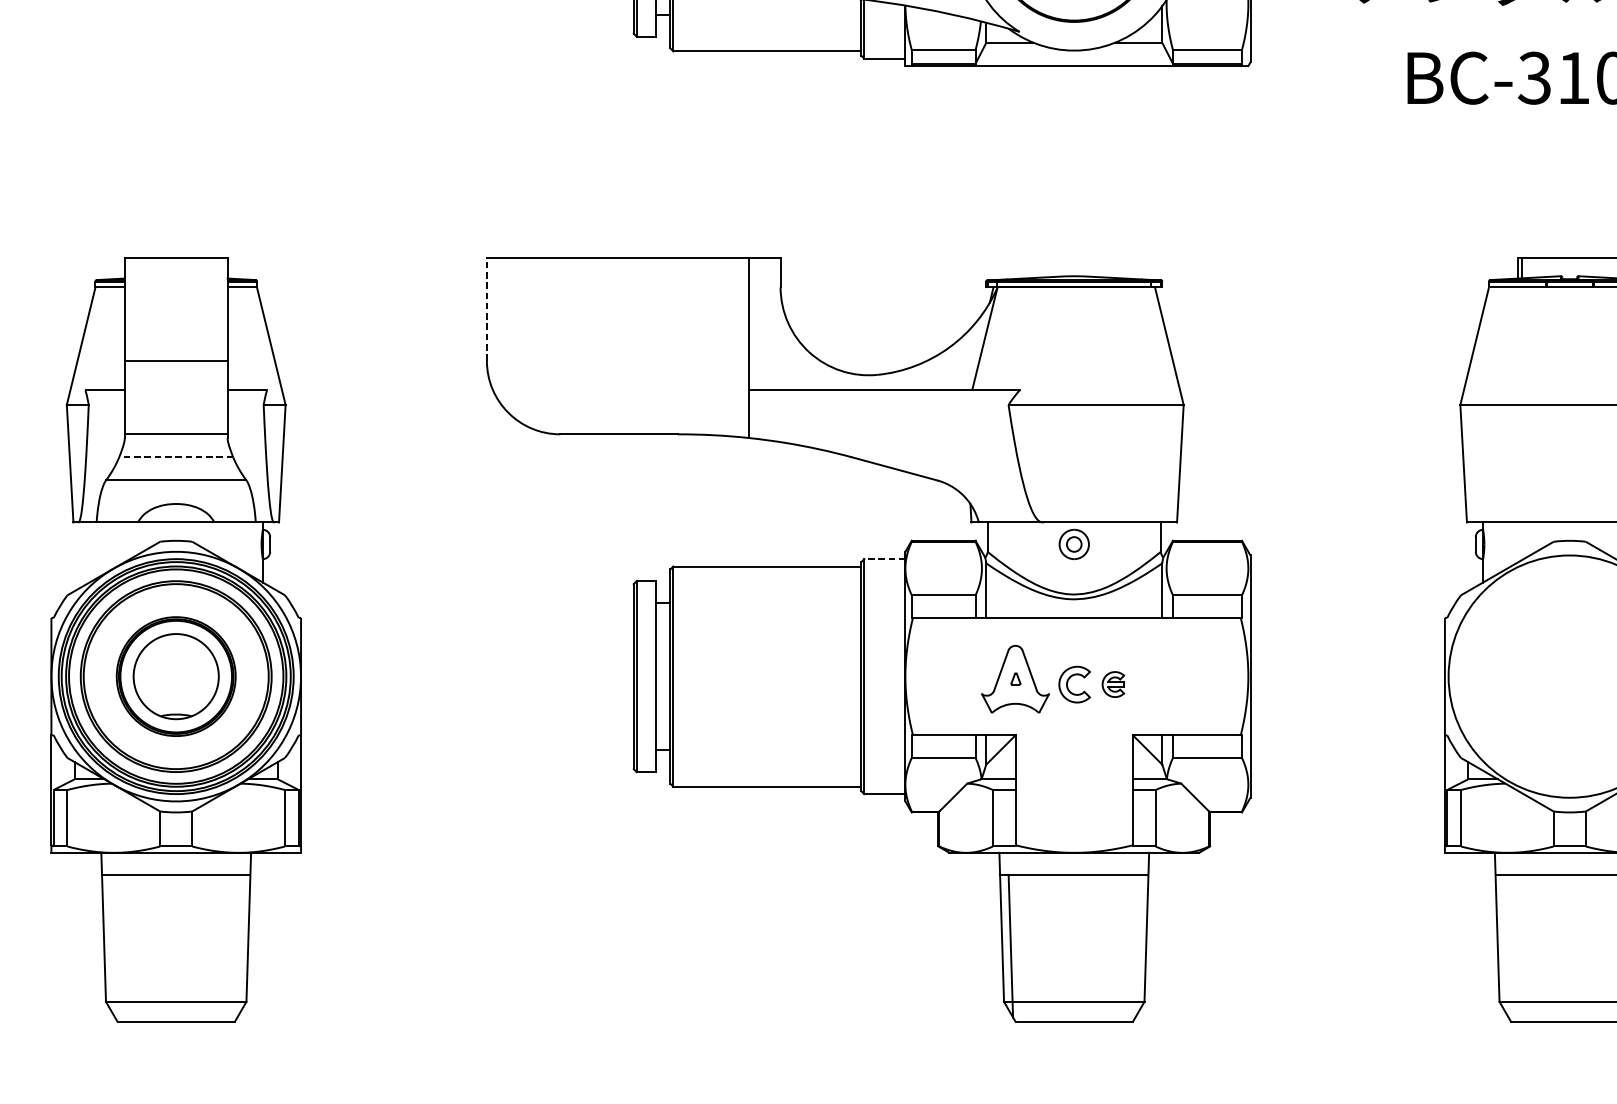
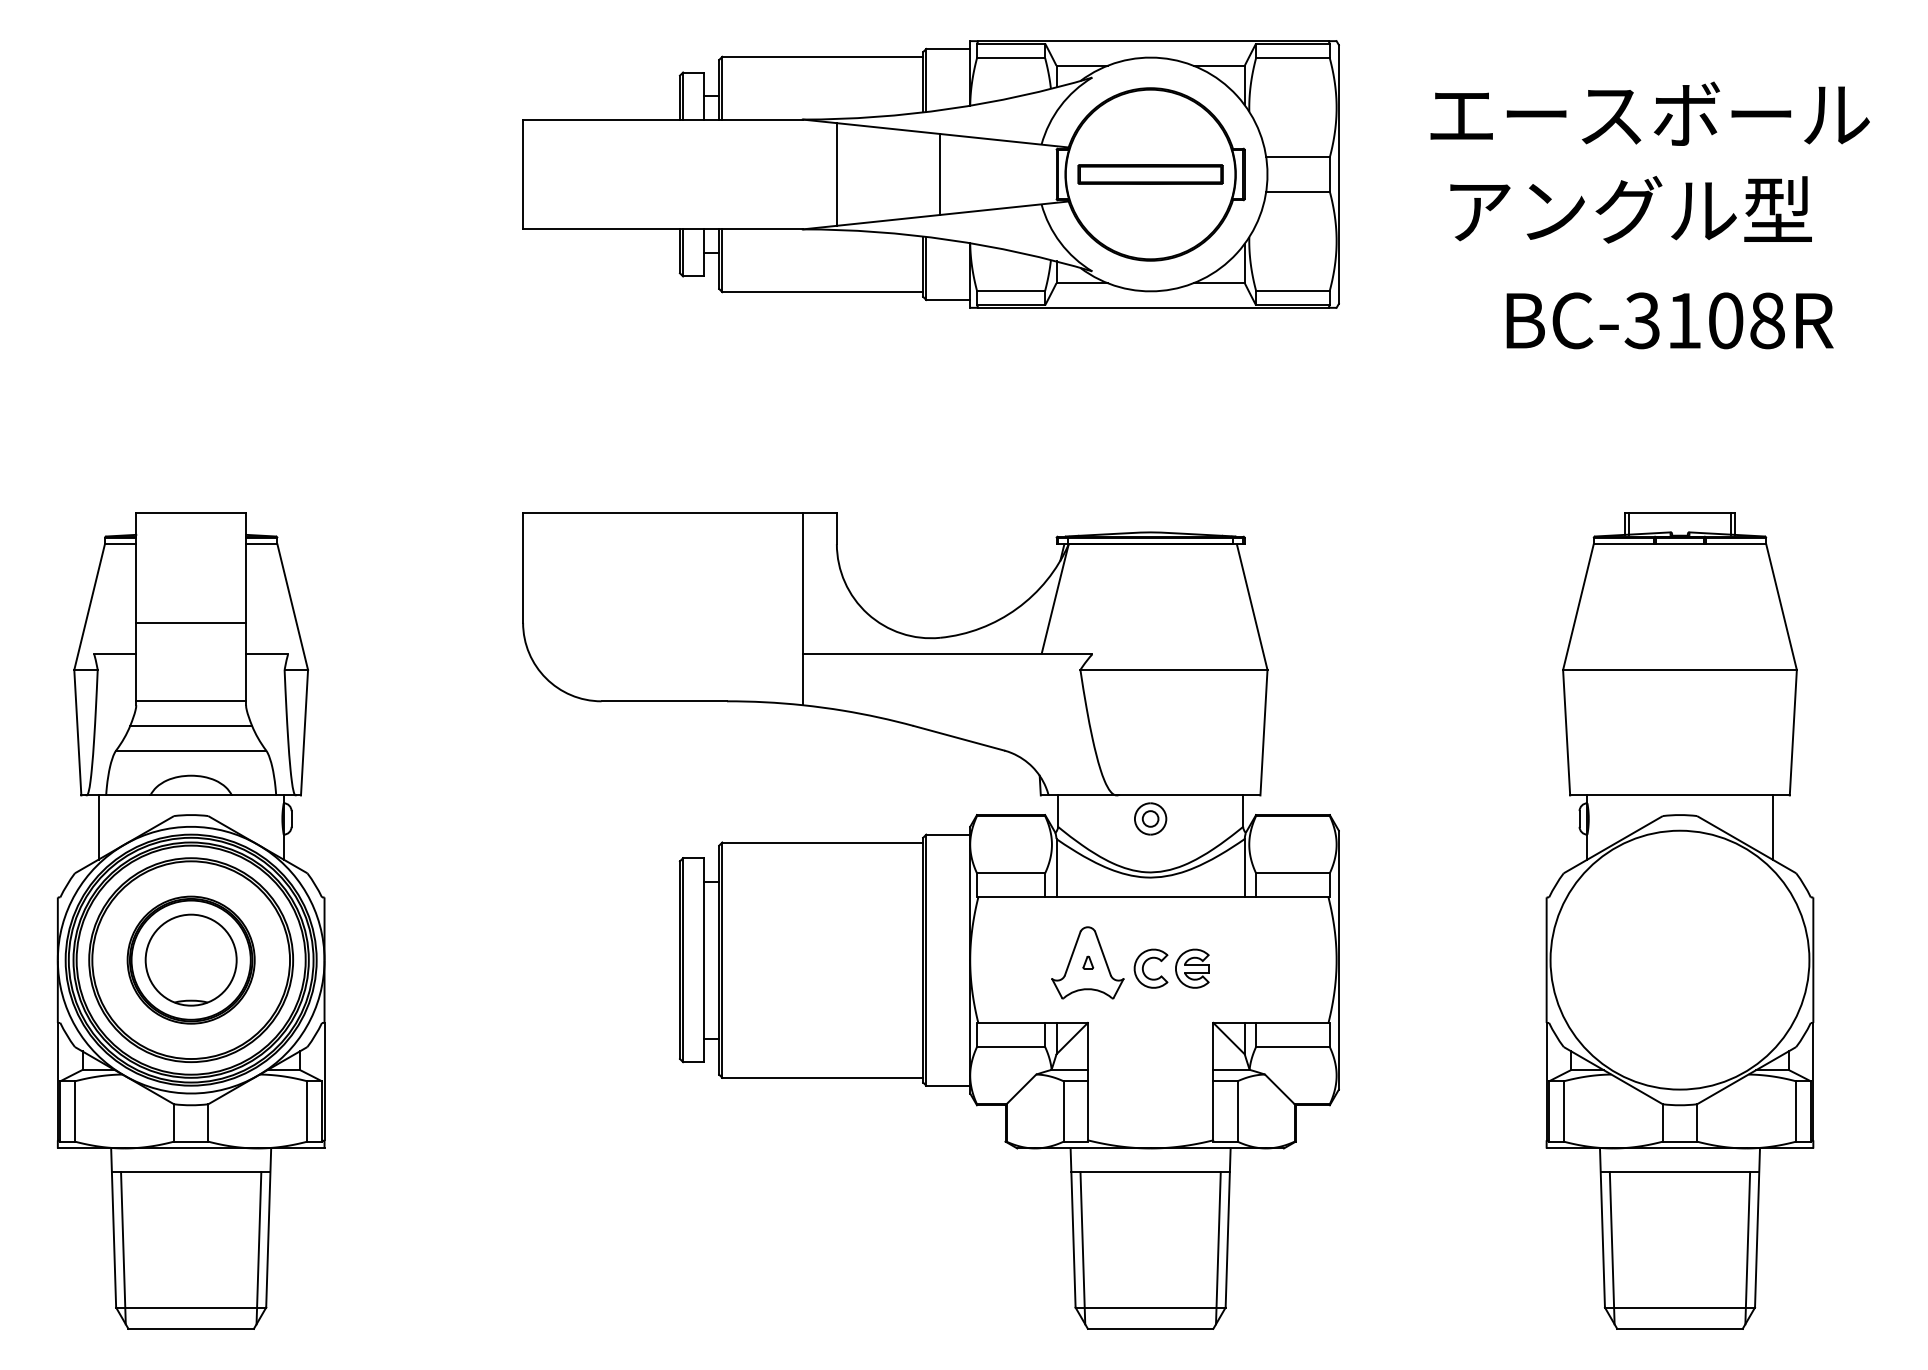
line: (487, 309) -> (523, 567), dashed -> solid
line: (176, 456) -> (191, 725), dashed -> solid
line: (89, 552) -> (98, 827), added
line: (885, 559) -> (948, 834), dashed -> solid
part: (1113, 684) -> (1192, 968), size x1.43
line: (112, 945) -> (123, 1247), added
line: (239, 945) -> (258, 1247), added
line: (1137, 945) -> (1218, 1247), added
line: (1505, 945) -> (1611, 1247), added

